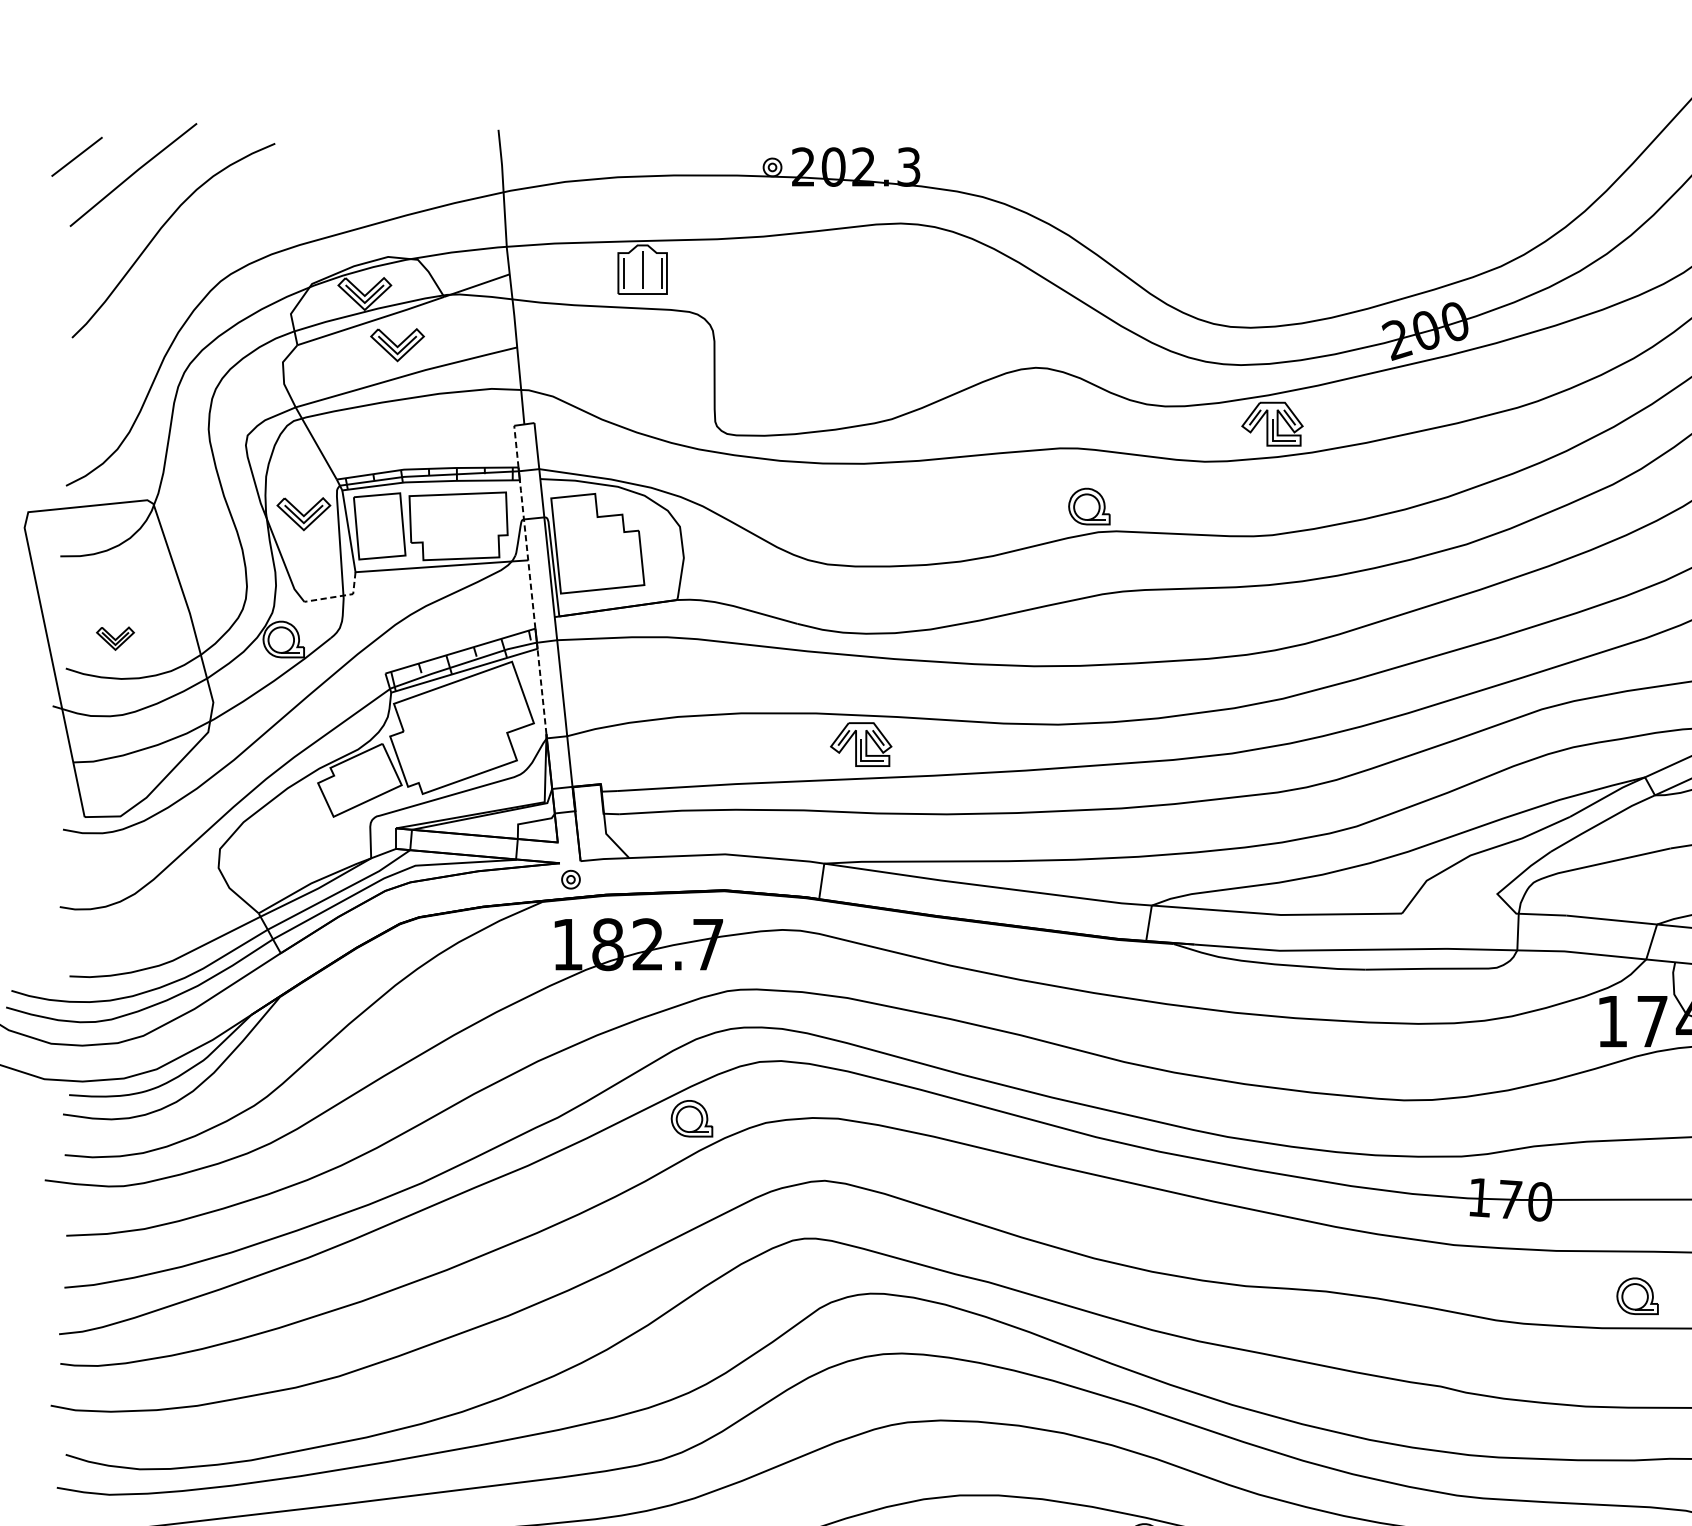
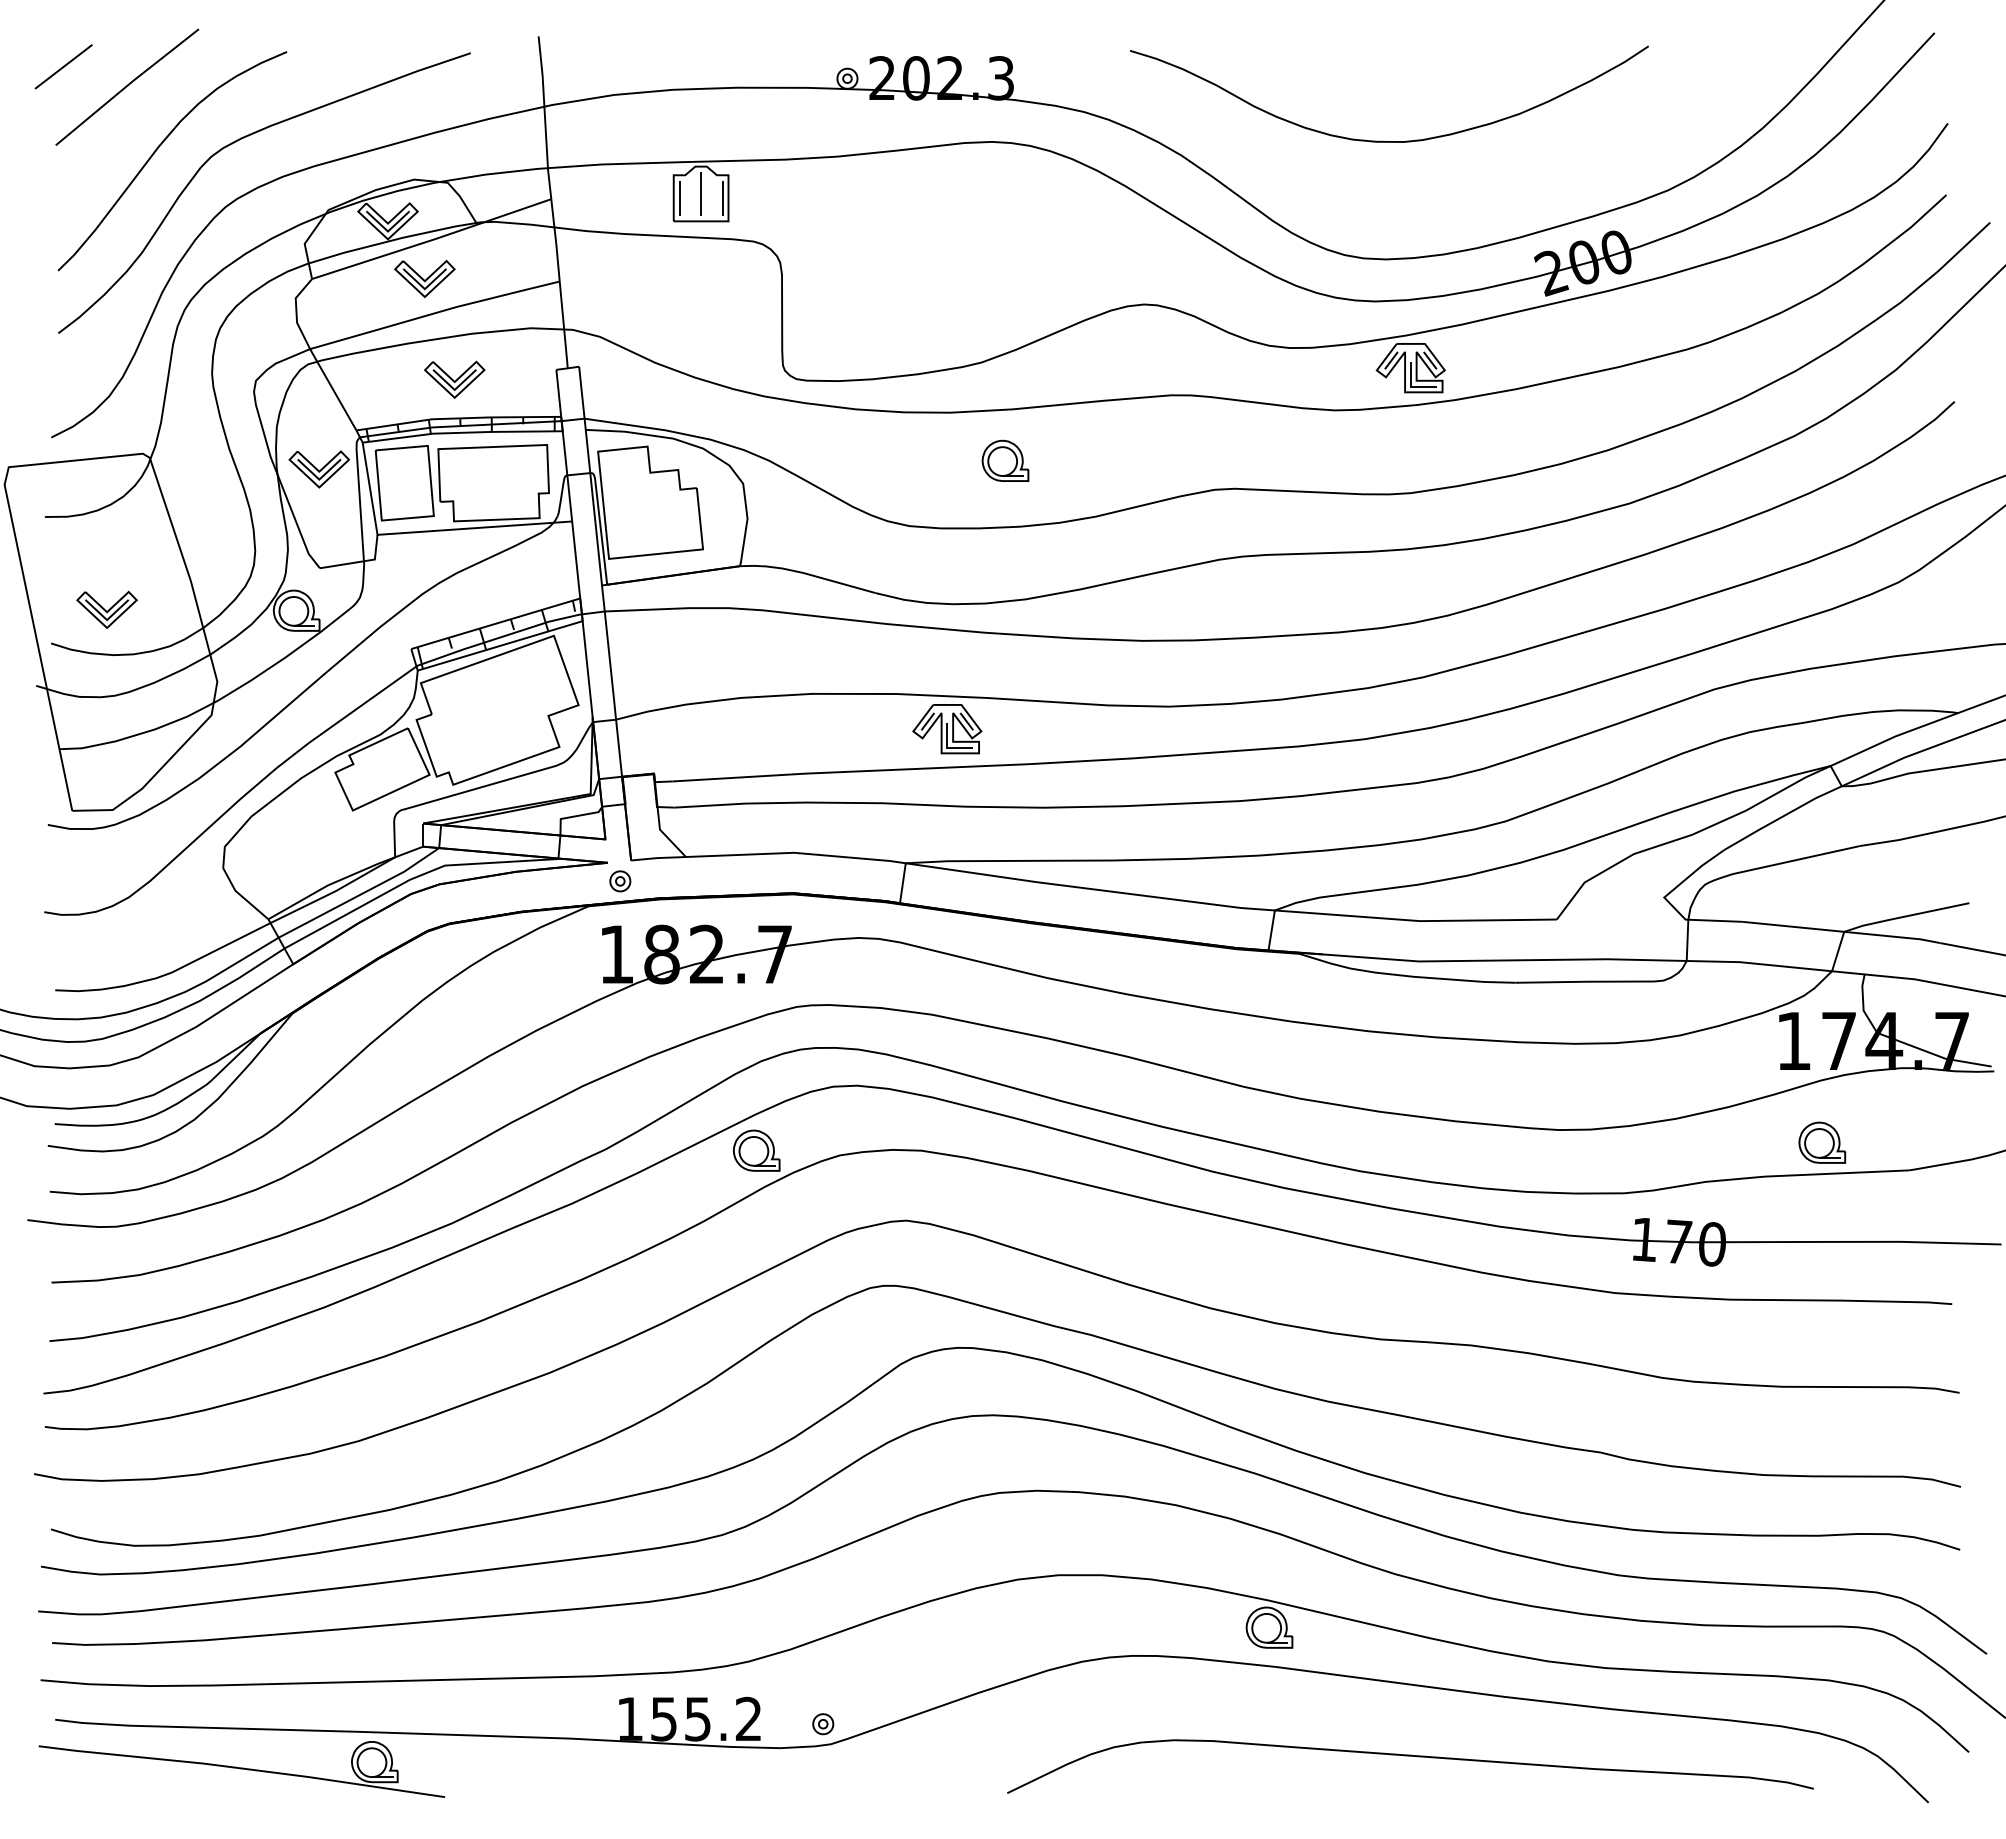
curve: (1246, 222) -> (1381, 140), added
curve: (232, 223) -> (238, 141), added
part: (423, 434) -> (454, 379), added
line: (516, 446) -> (558, 393), dashed -> solid
part: (1089, 506) -> (1005, 460), moved
line: (527, 554) -> (571, 514), dashed -> solid
line: (340, 595) -> (360, 561), dashed -> solid
part: (115, 638) -> (106, 609), size x1.43
line: (541, 690) -> (587, 668), dashed -> solid
part: (1637, 1296) -> (1822, 1142), moved

